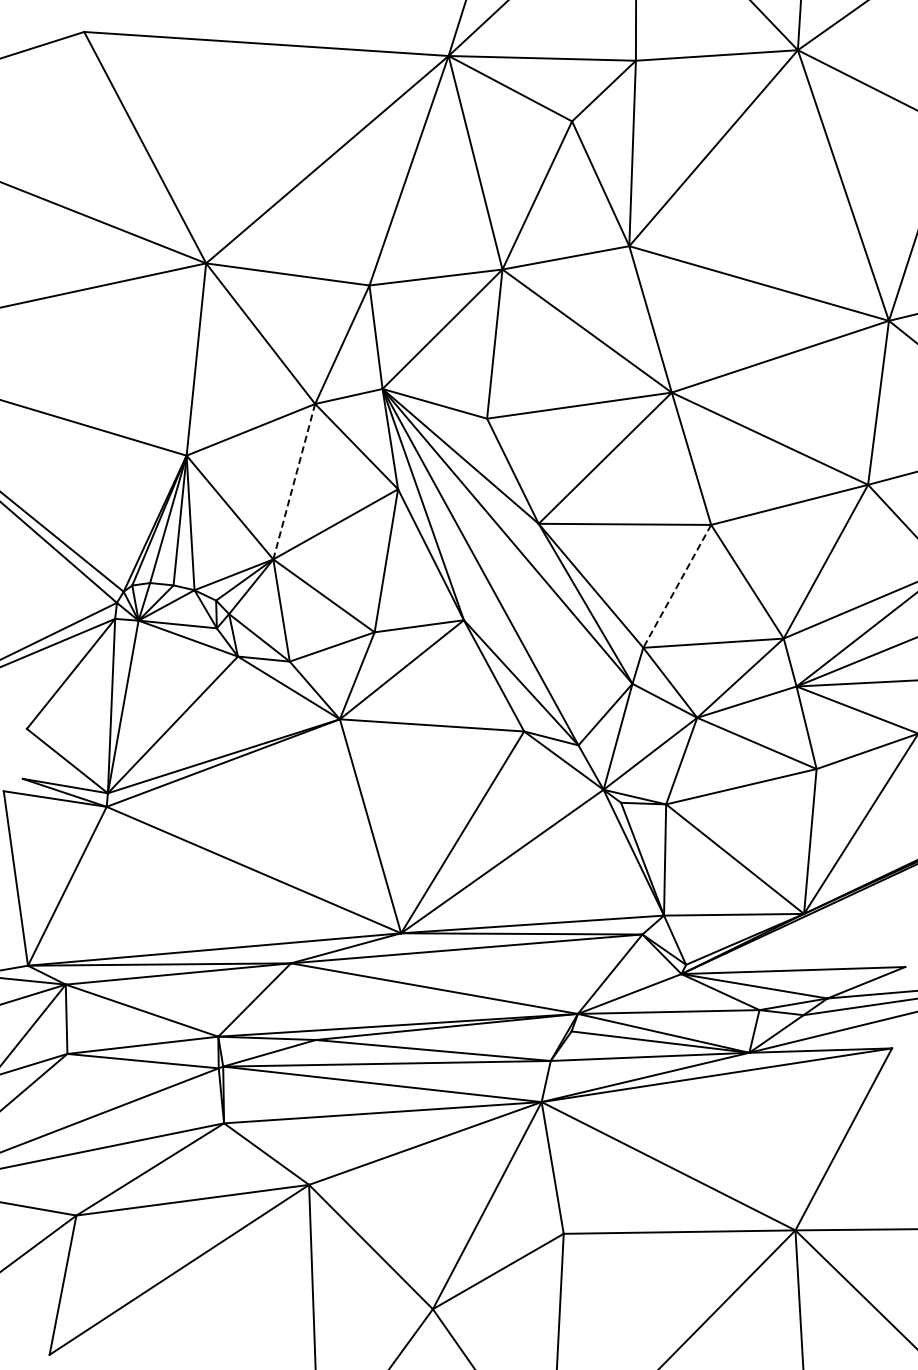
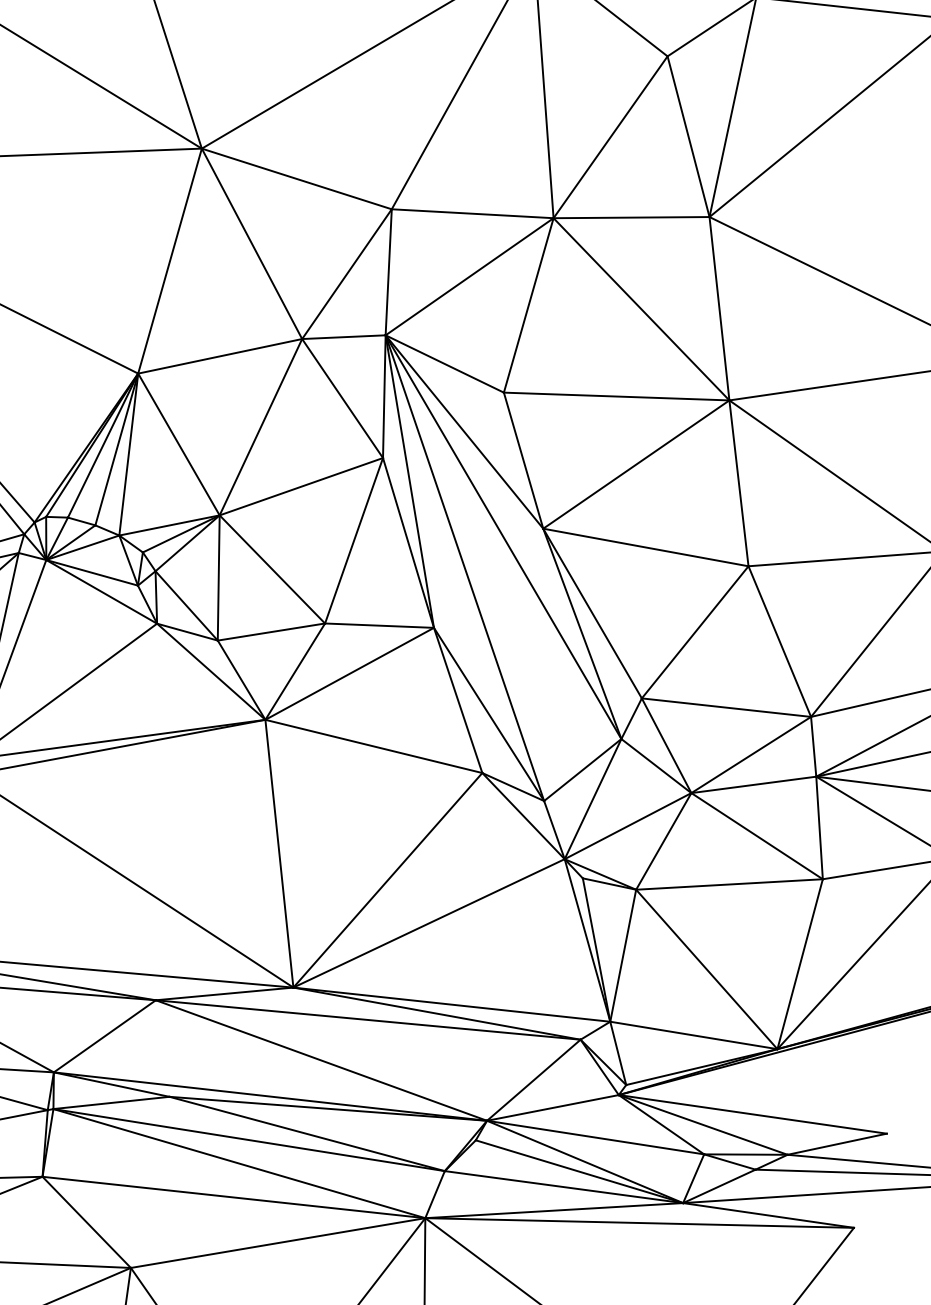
line: (294, 482) -> (261, 428), dashed -> solid
line: (677, 586) -> (695, 632), dashed -> solid

